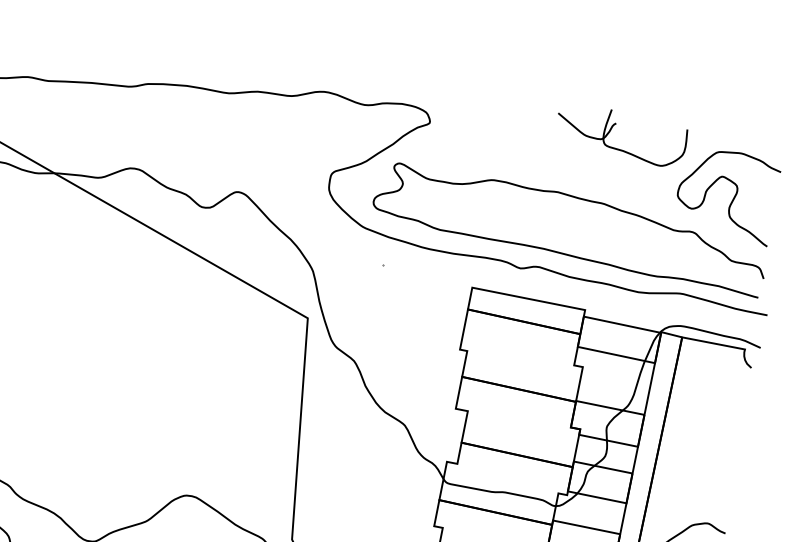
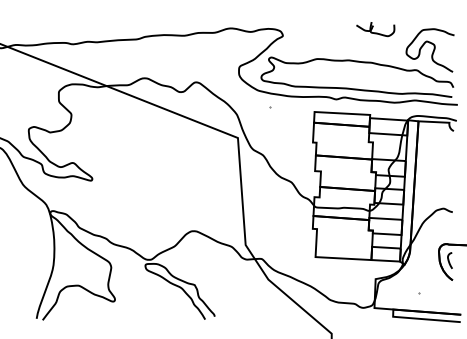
part: (621, 136) -> (375, 29), size x0.6

